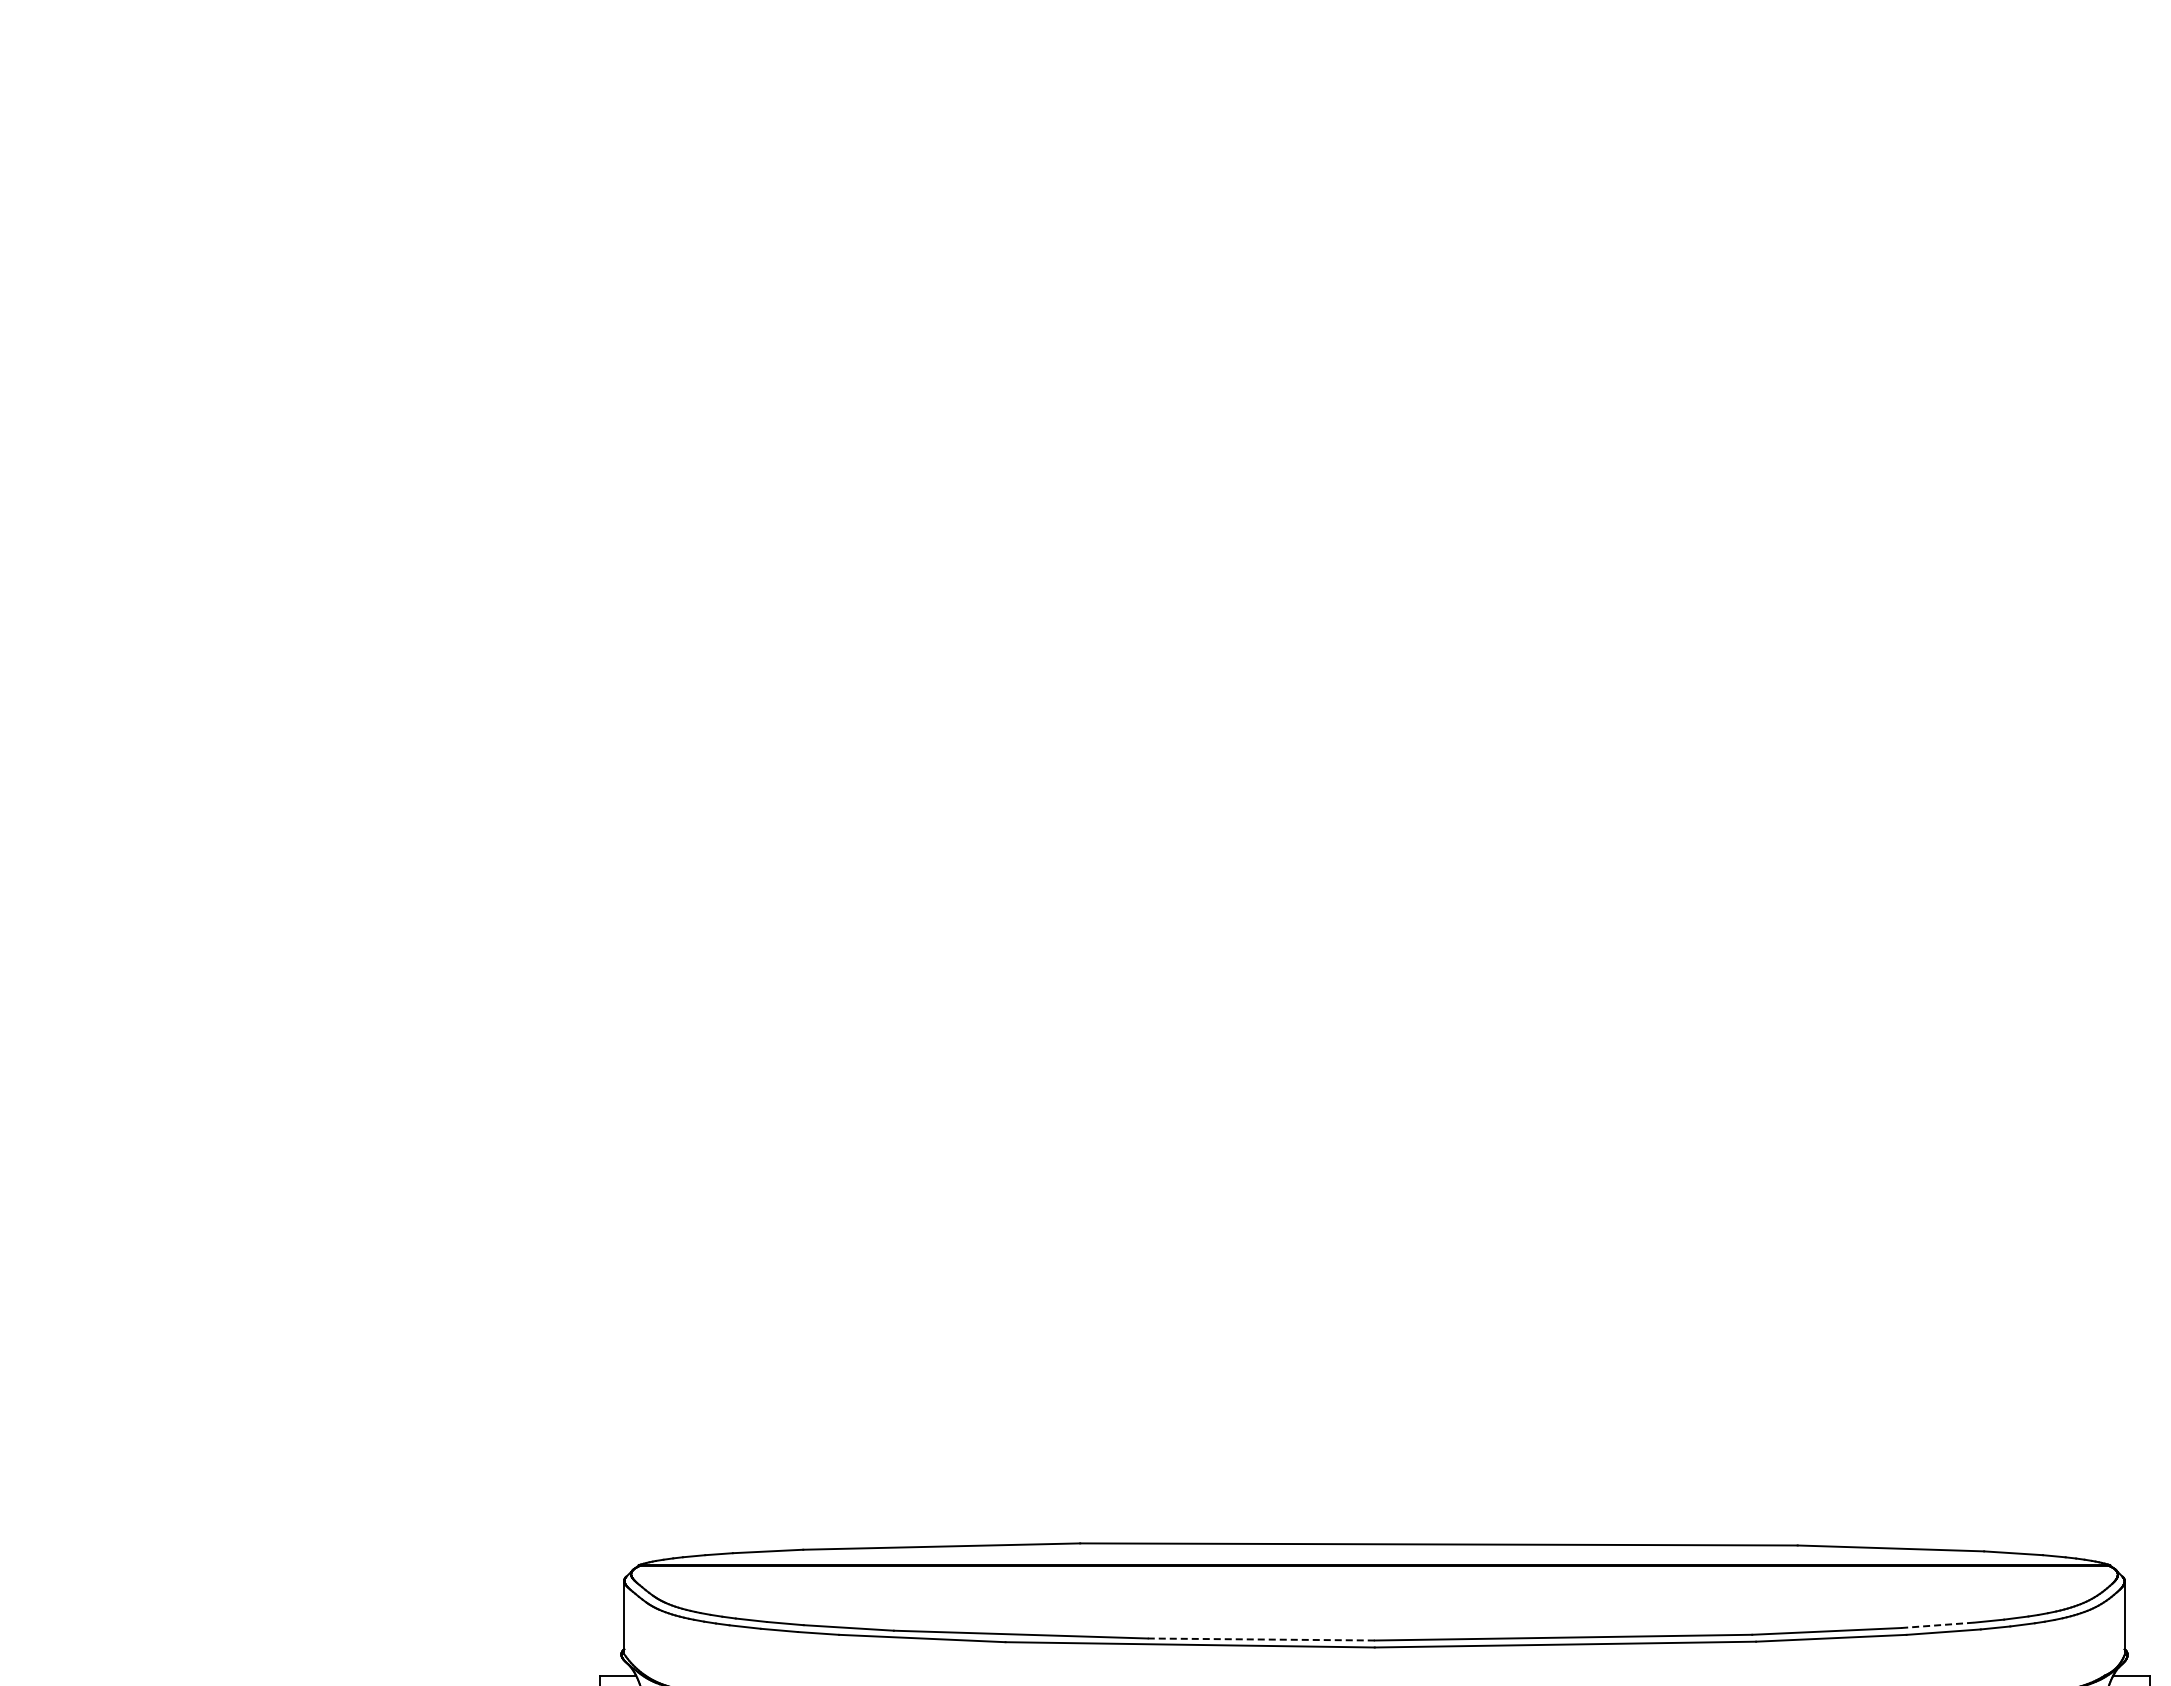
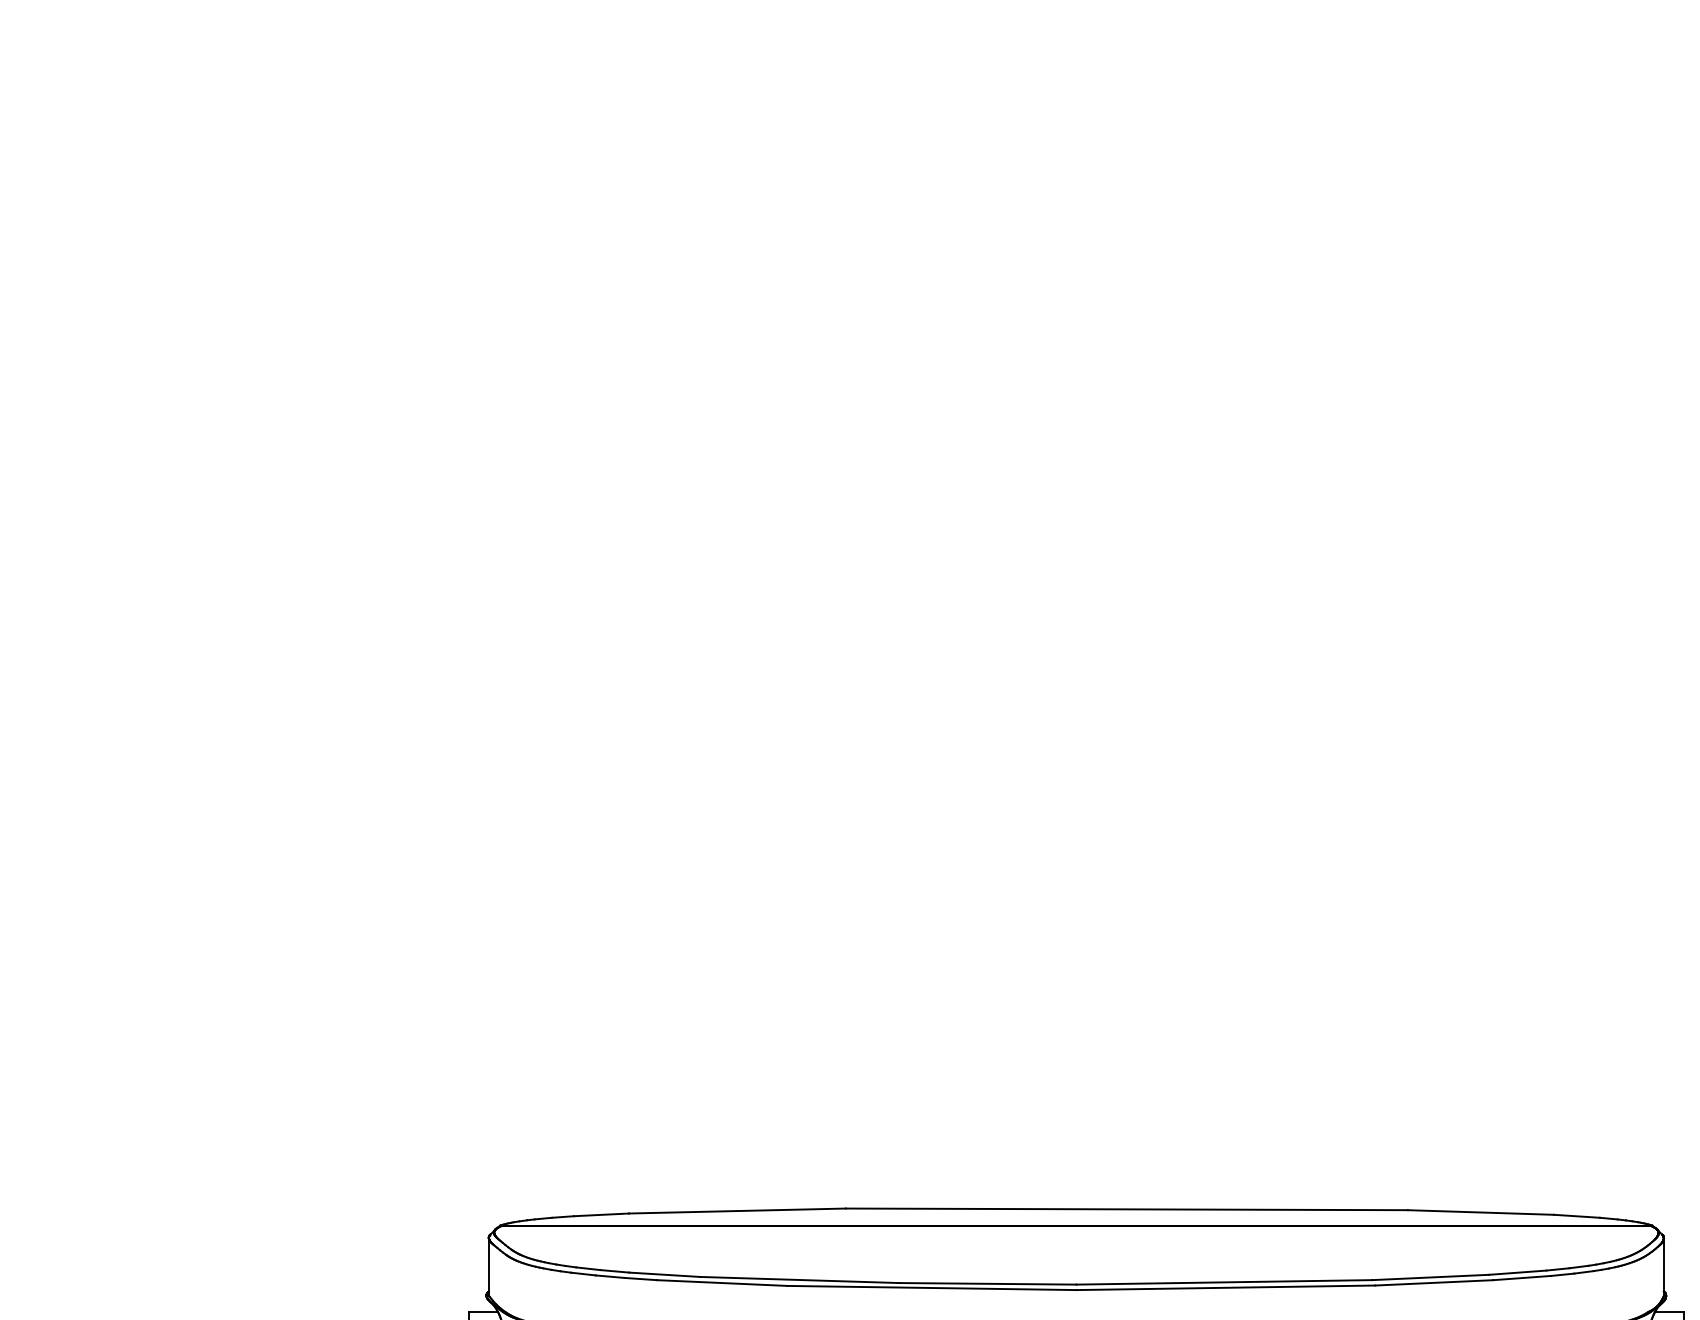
line: (1937, 1625) -> (1517, 1272), dashed -> solid
line: (1261, 1639) -> (987, 1283), dashed -> solid

